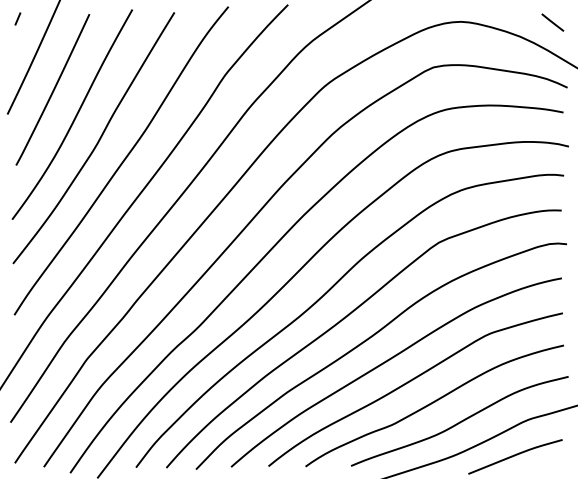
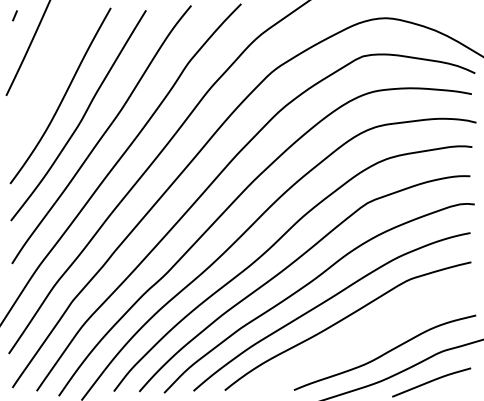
line: (552, 22) -> (462, 18), removed
curve: (53, 89) -> (44, 74), removed
curve: (433, 403) -> (363, 337), removed

